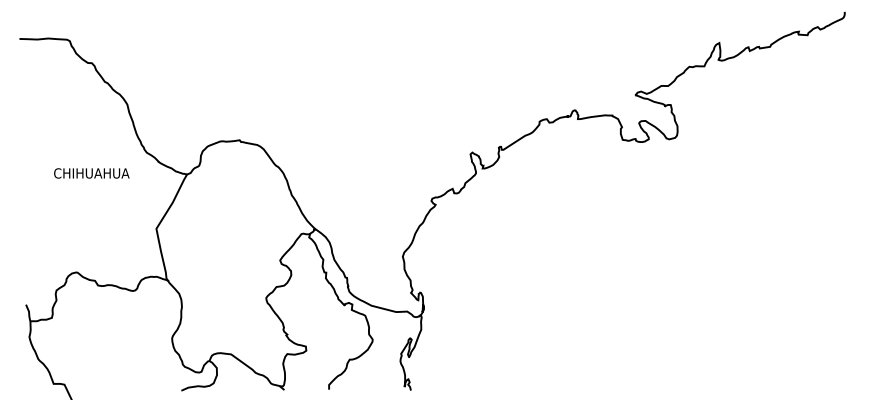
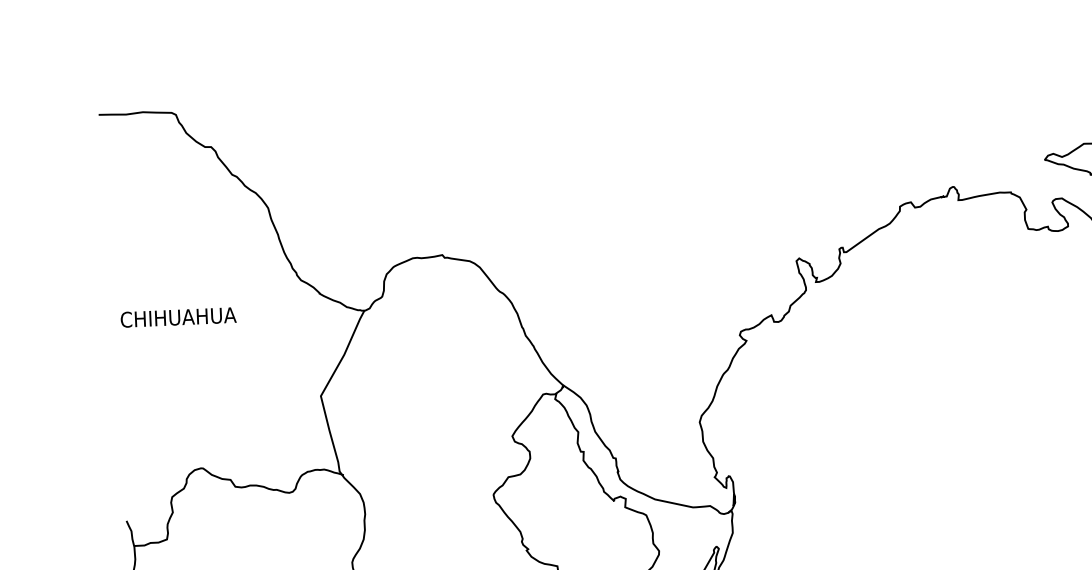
text: (91, 173) -> (178, 317), moved

